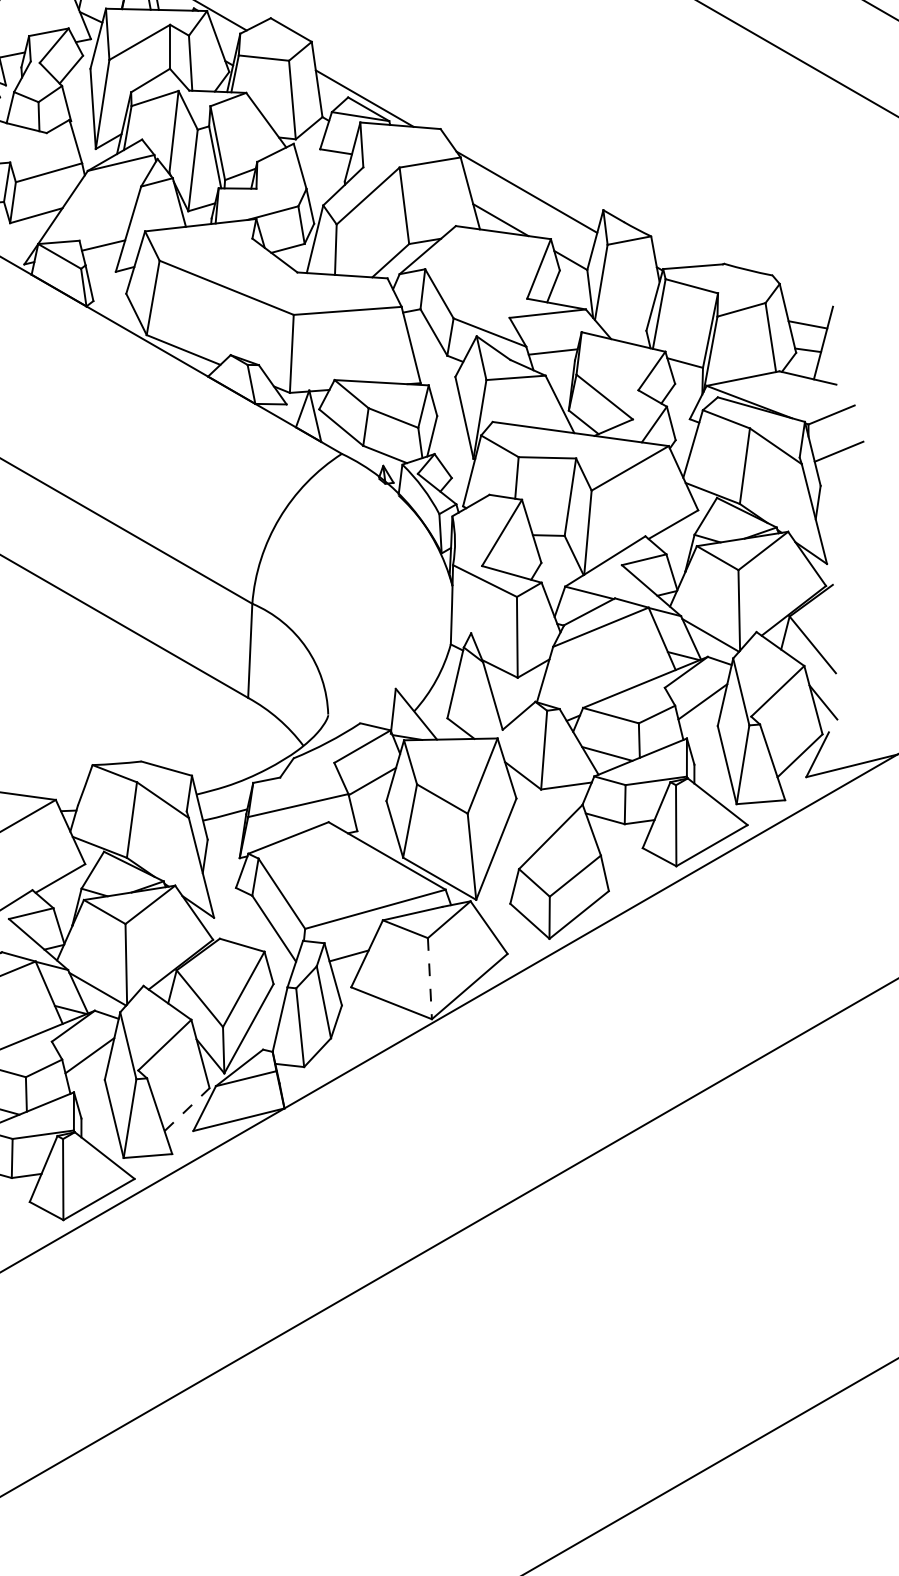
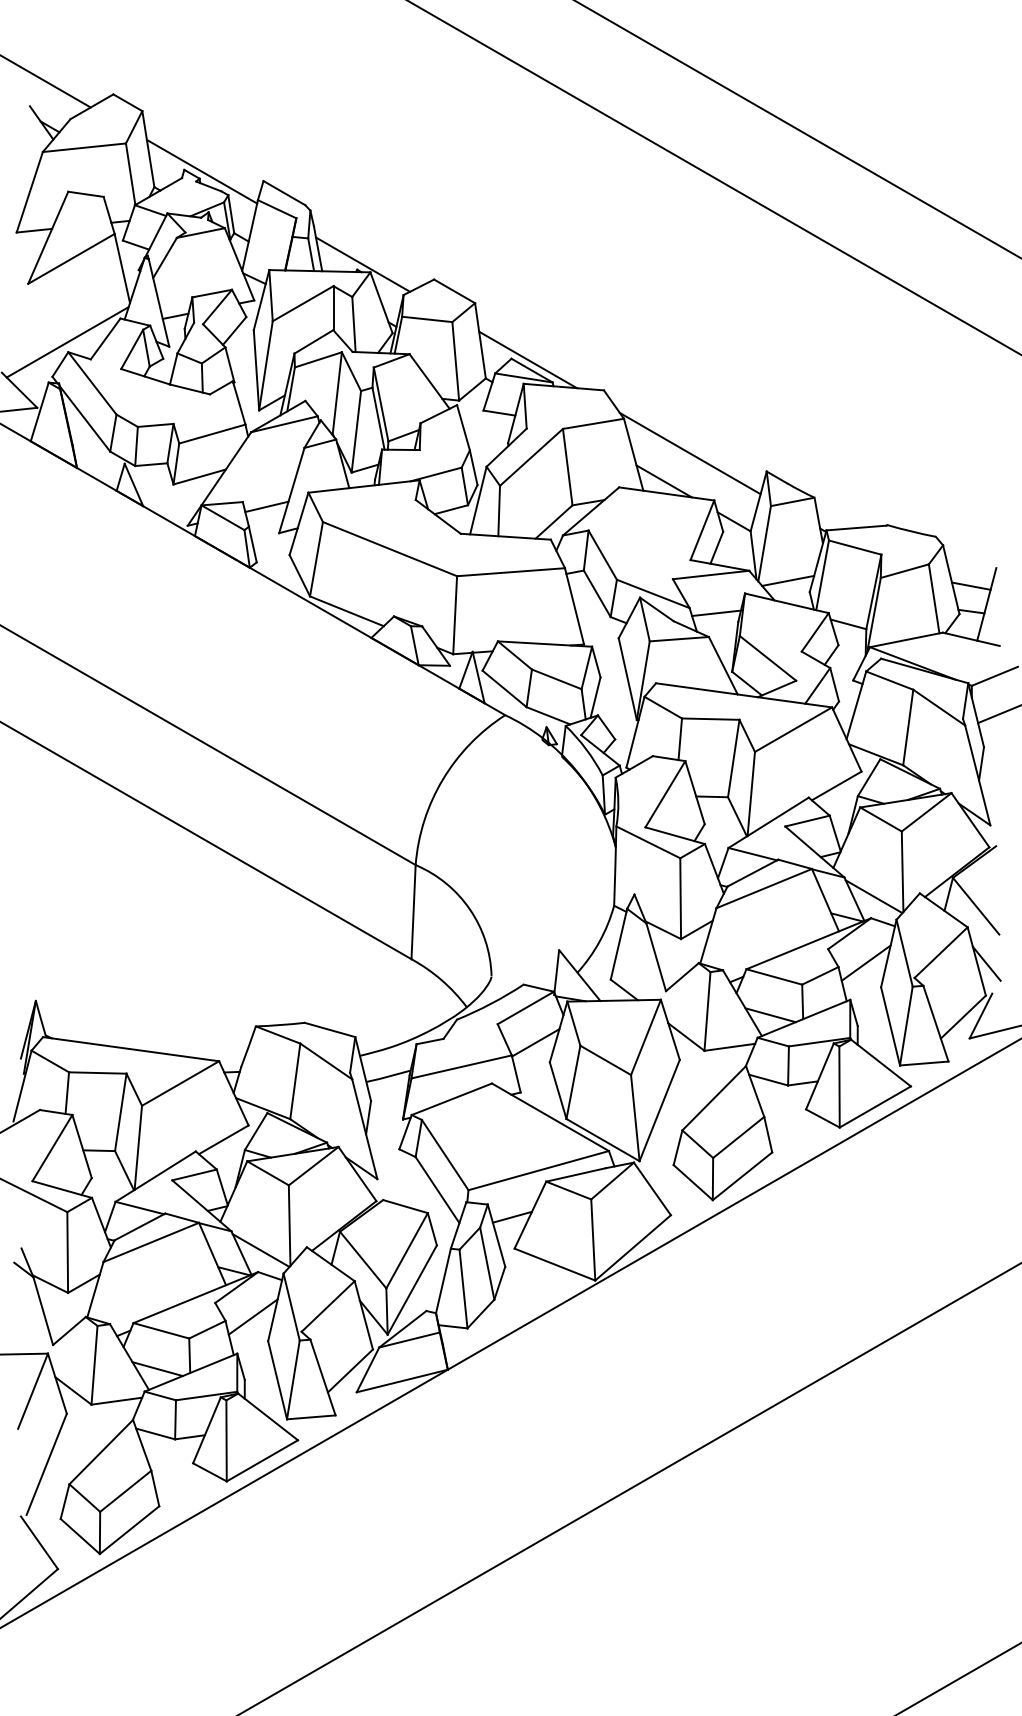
line: (625, 319) -> (788, 580), added
line: (430, 978) -> (593, 1239), dashed -> solid
line: (187, 1109) -> (350, 1370), dashed -> solid

